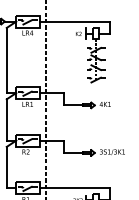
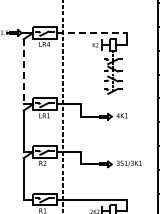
line: (75, 21) -> (92, 32), solid -> dashed
line: (6, 60) -> (23, 71), solid -> dashed

